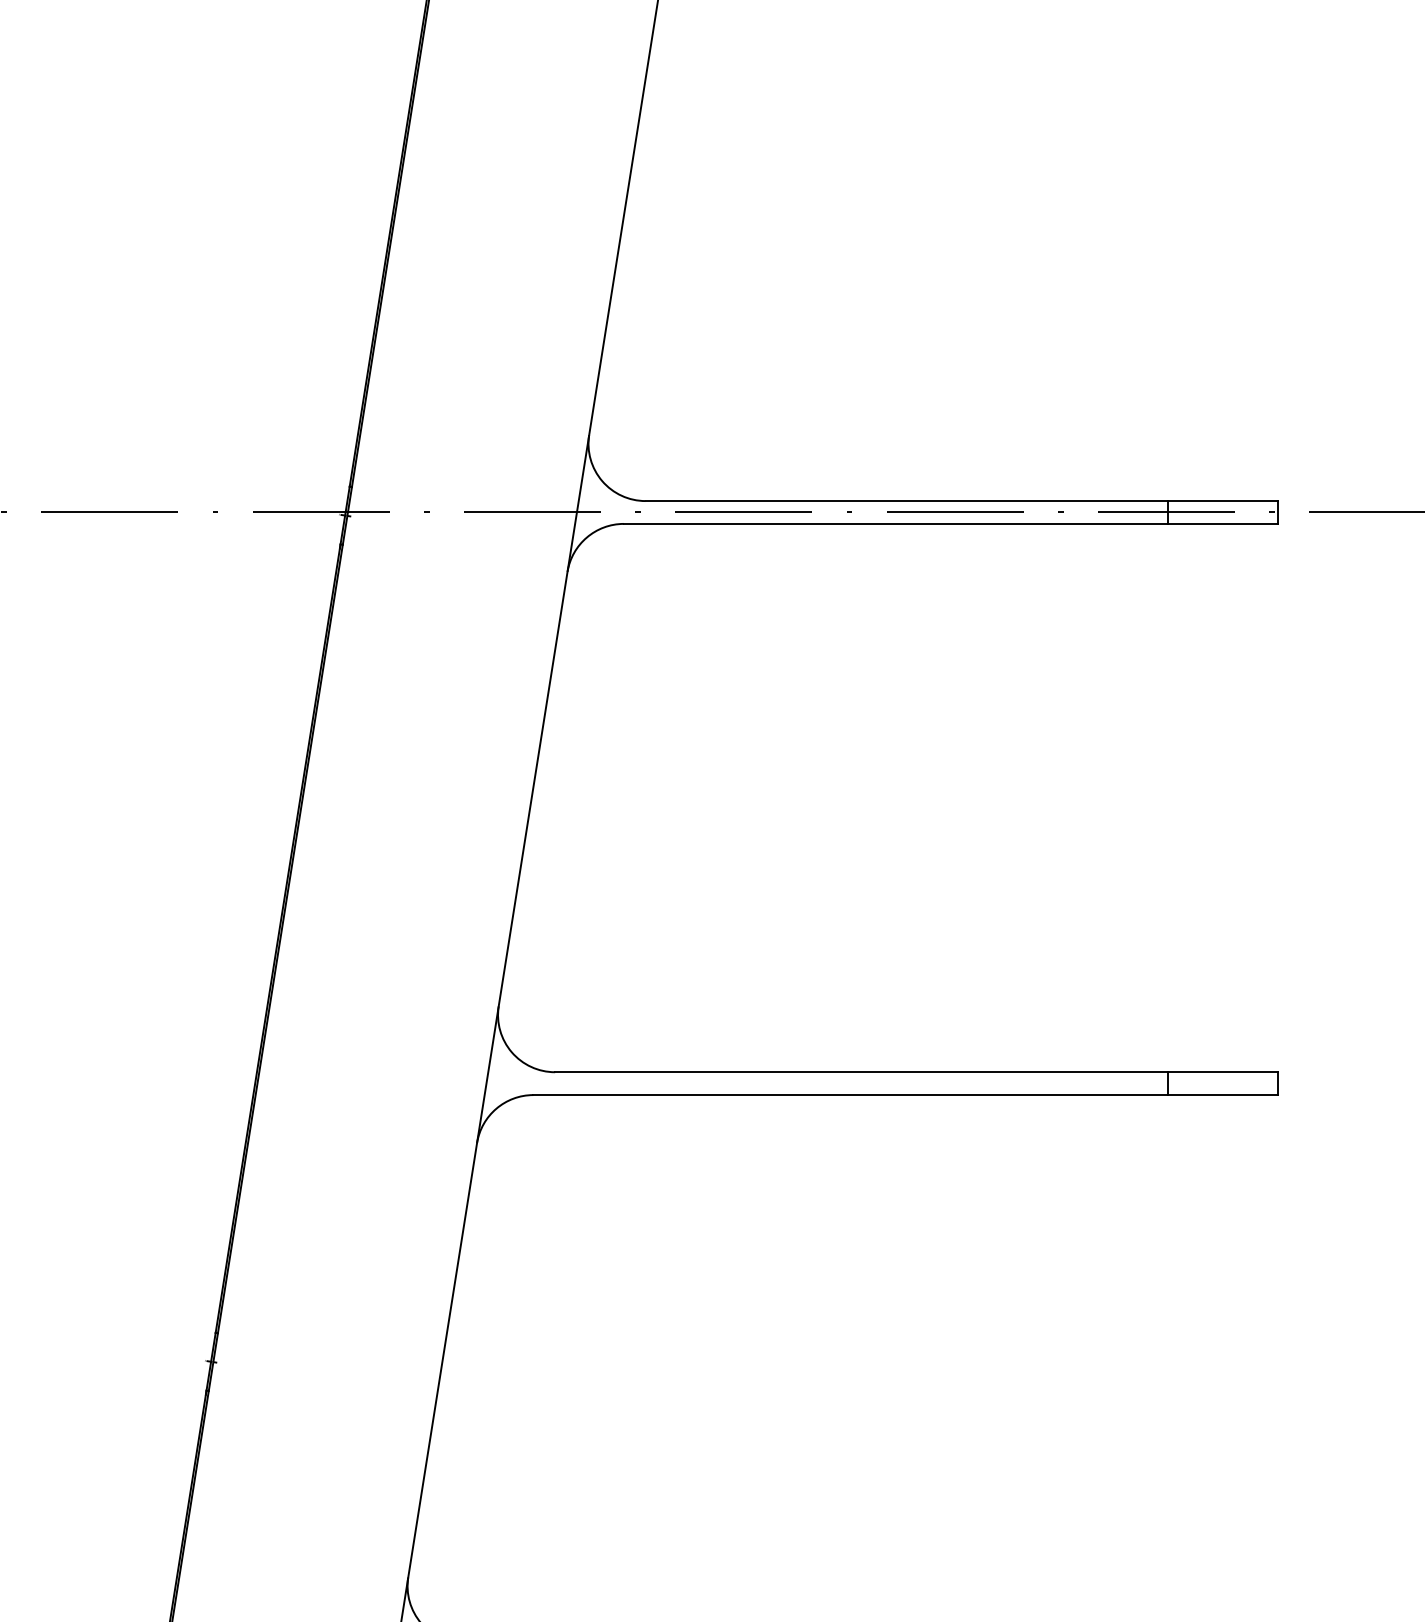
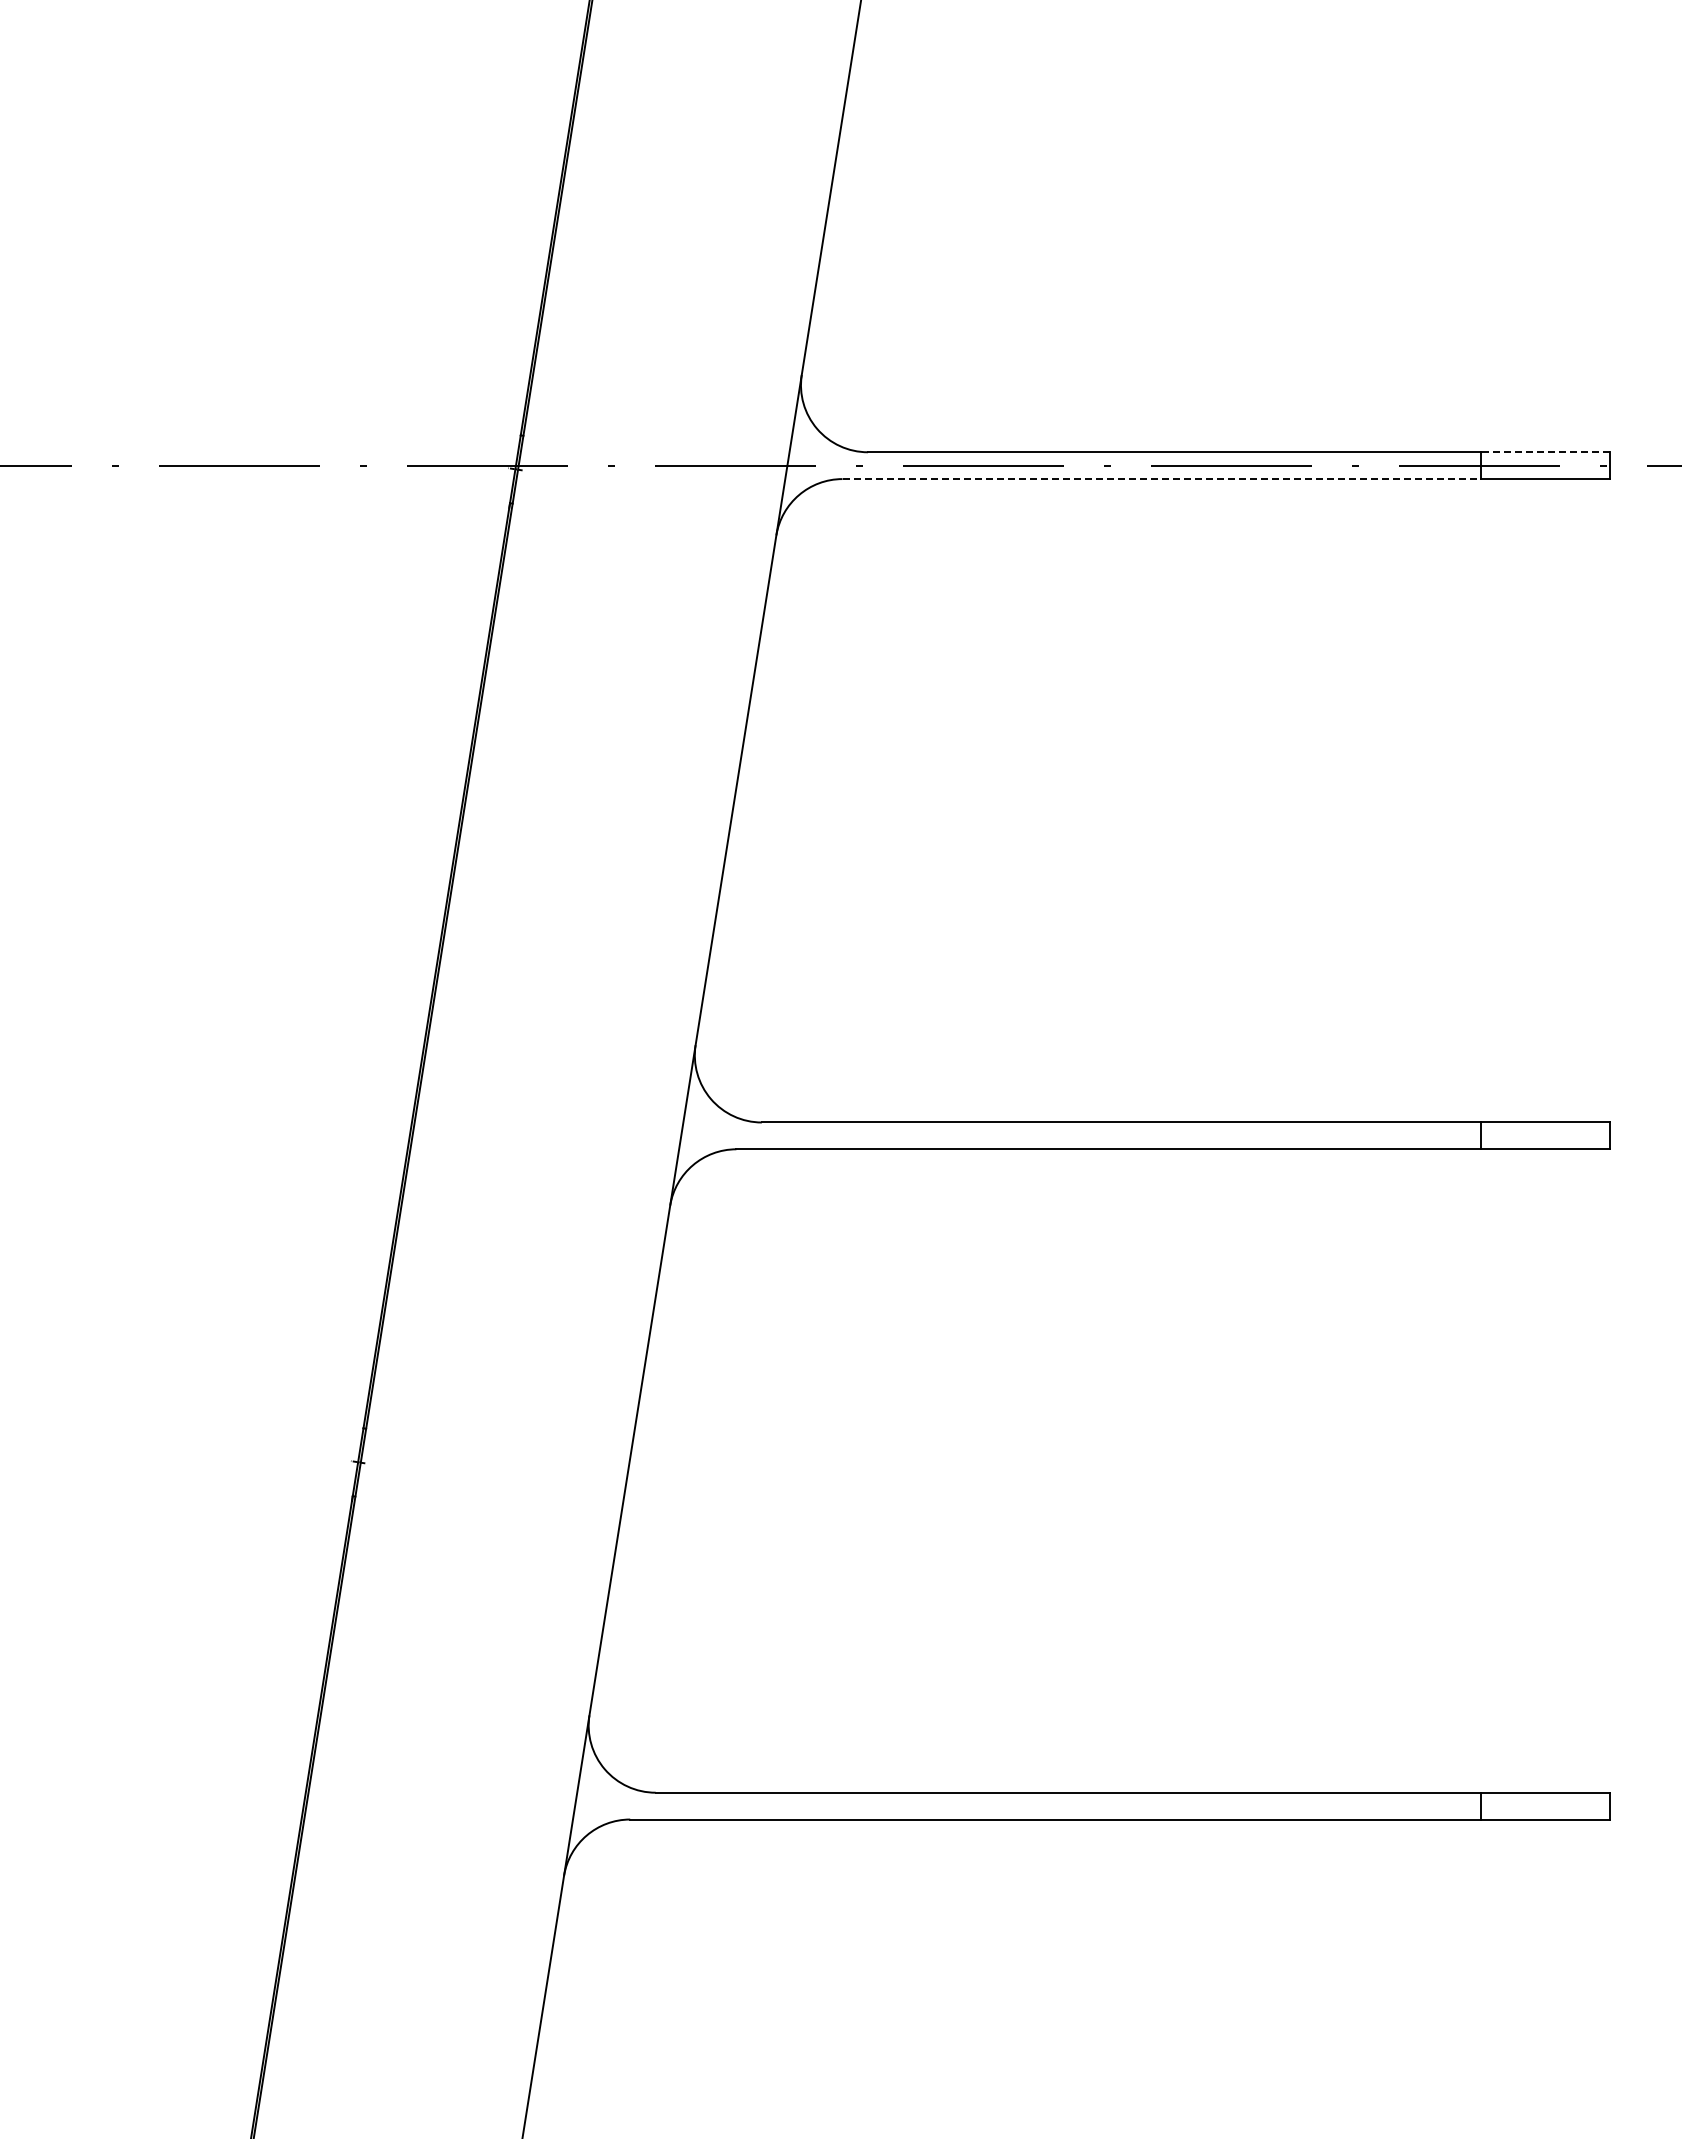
line: (1222, 501) -> (1545, 452), solid -> dashed
line: (896, 524) -> (1162, 479), solid -> dashed

